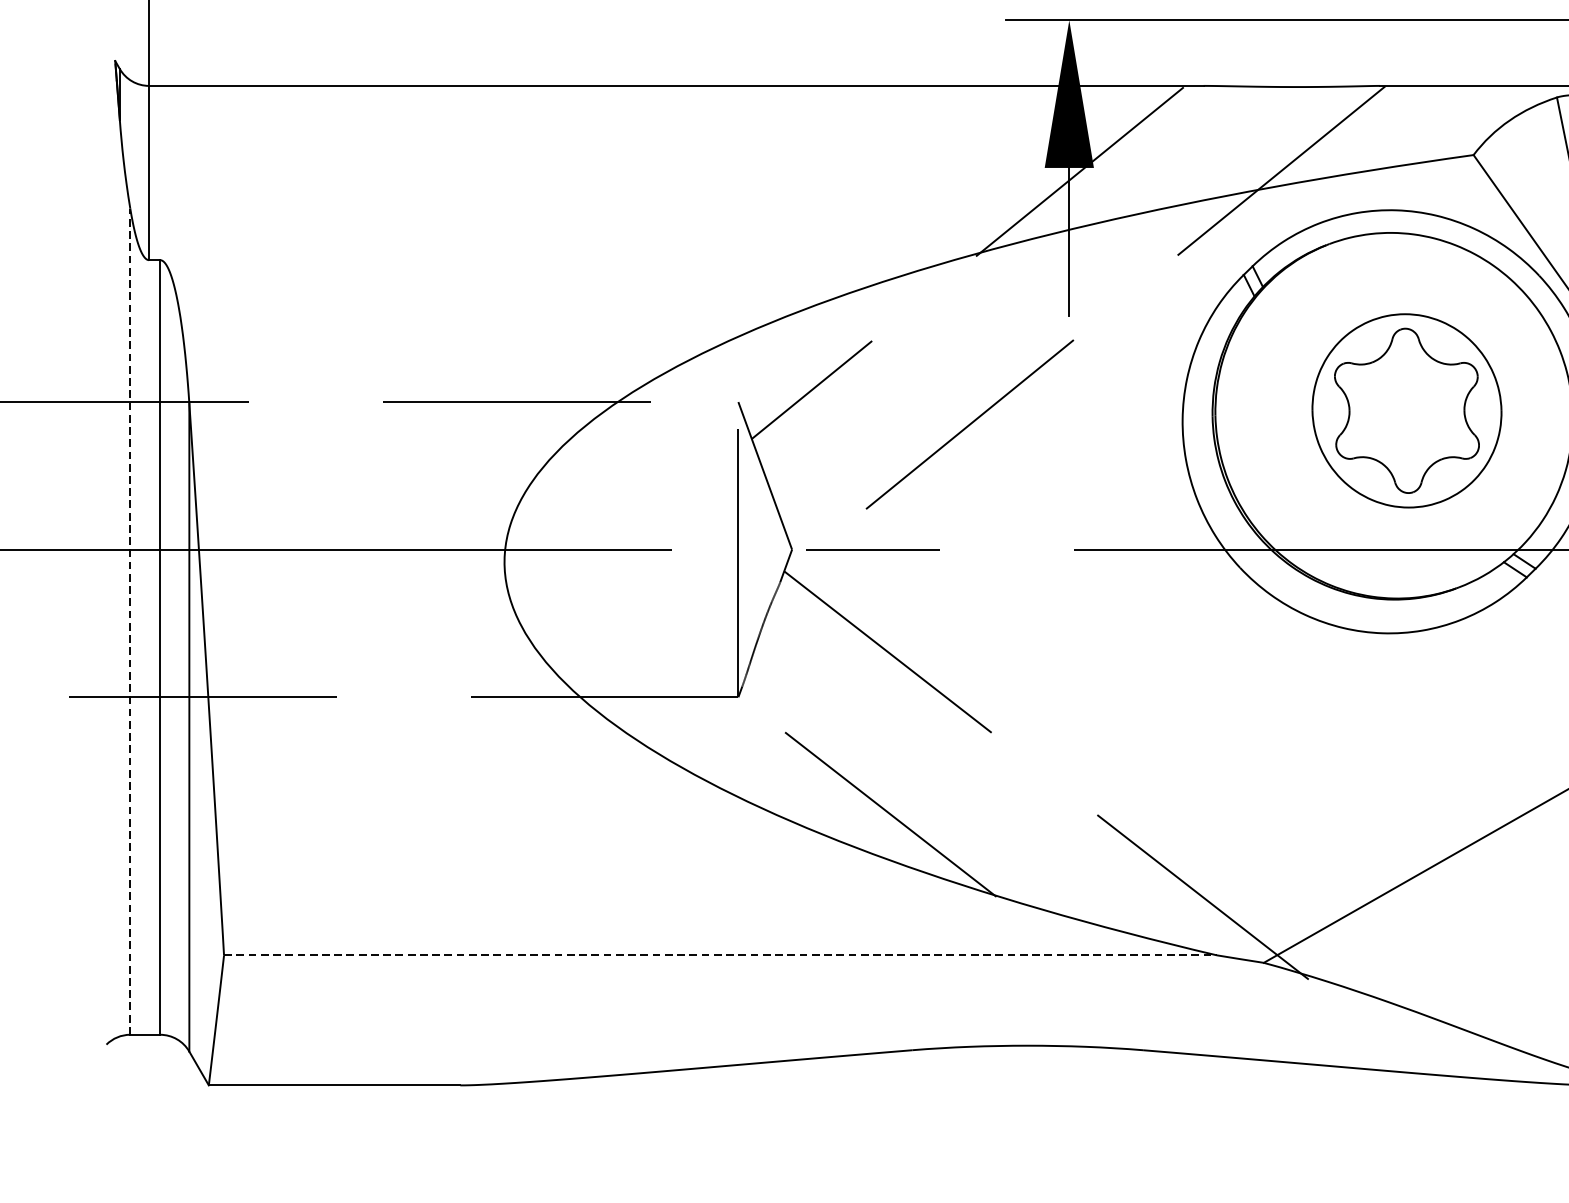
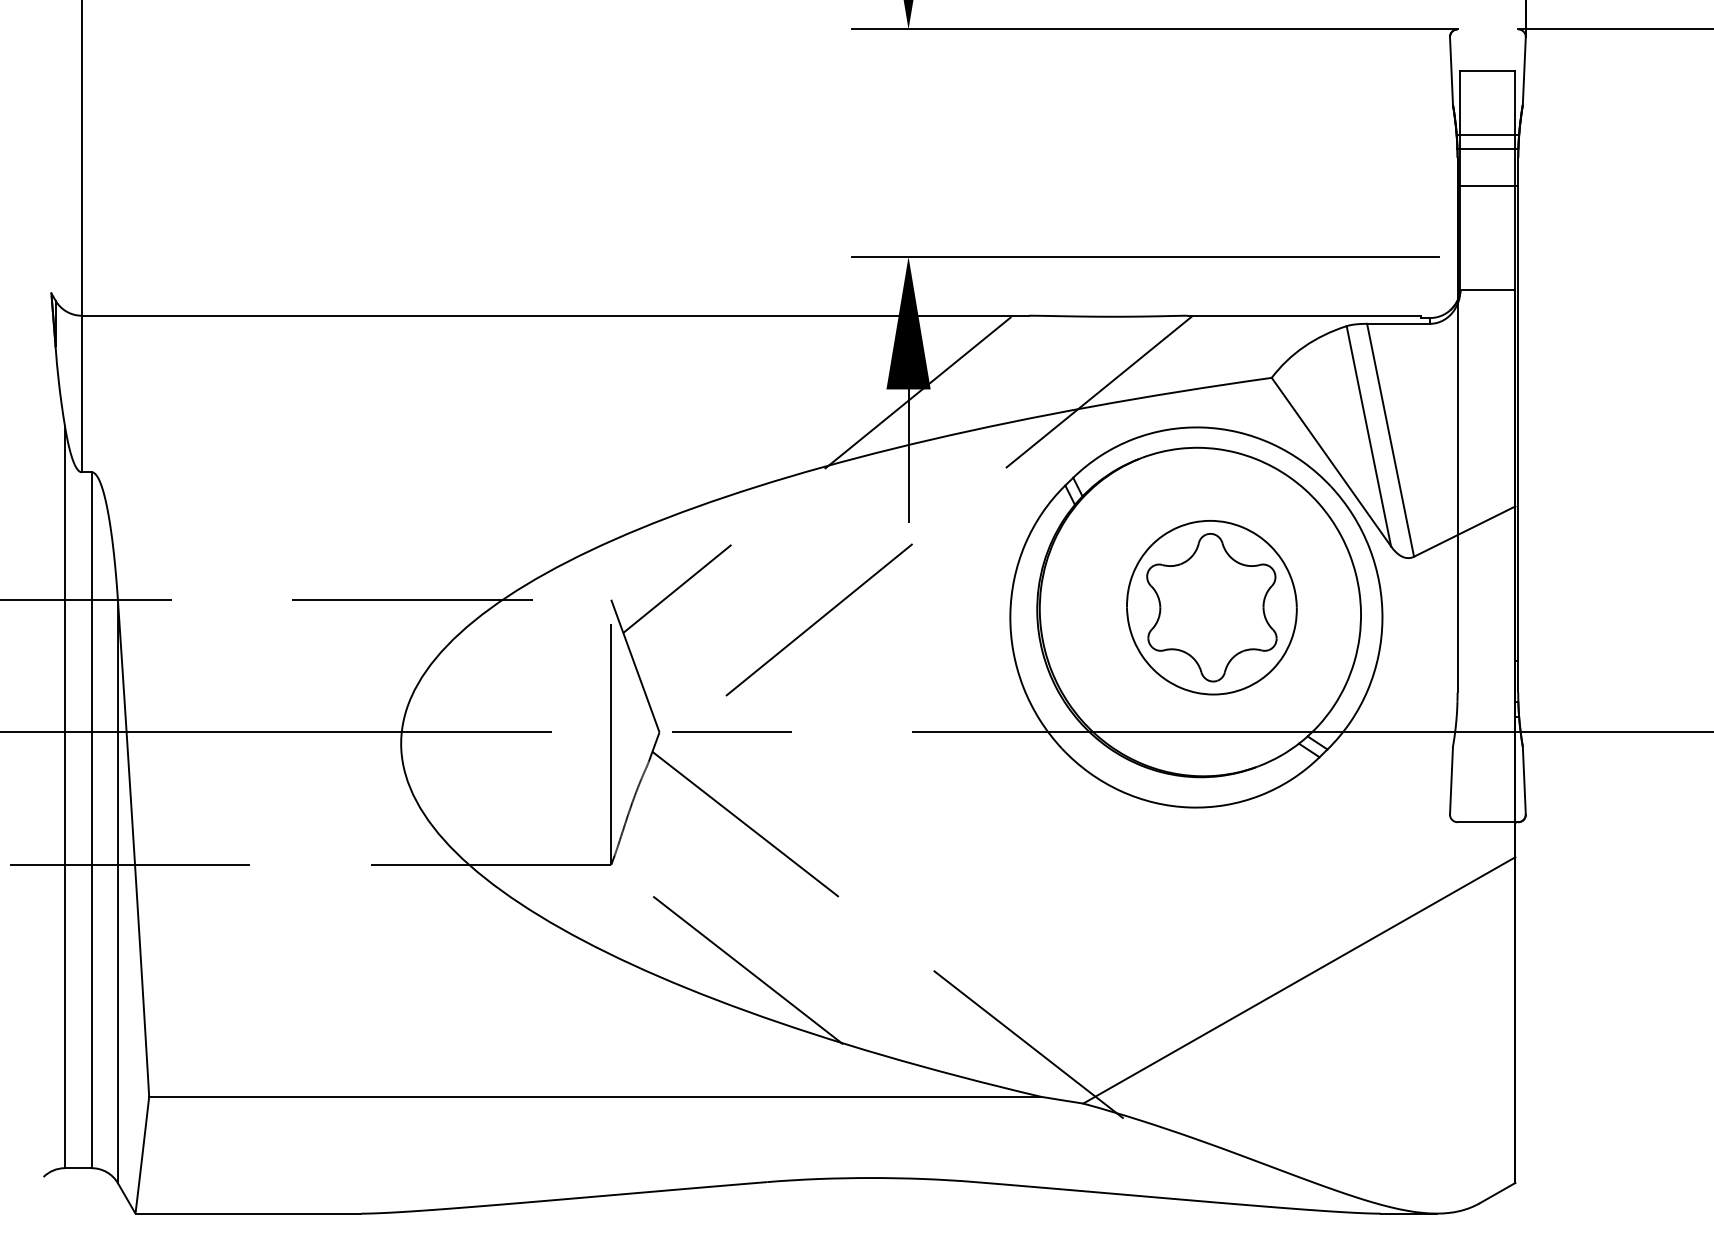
line: (129, 621) -> (64, 796), dashed -> solid
line: (720, 954) -> (595, 1096), dashed -> solid

